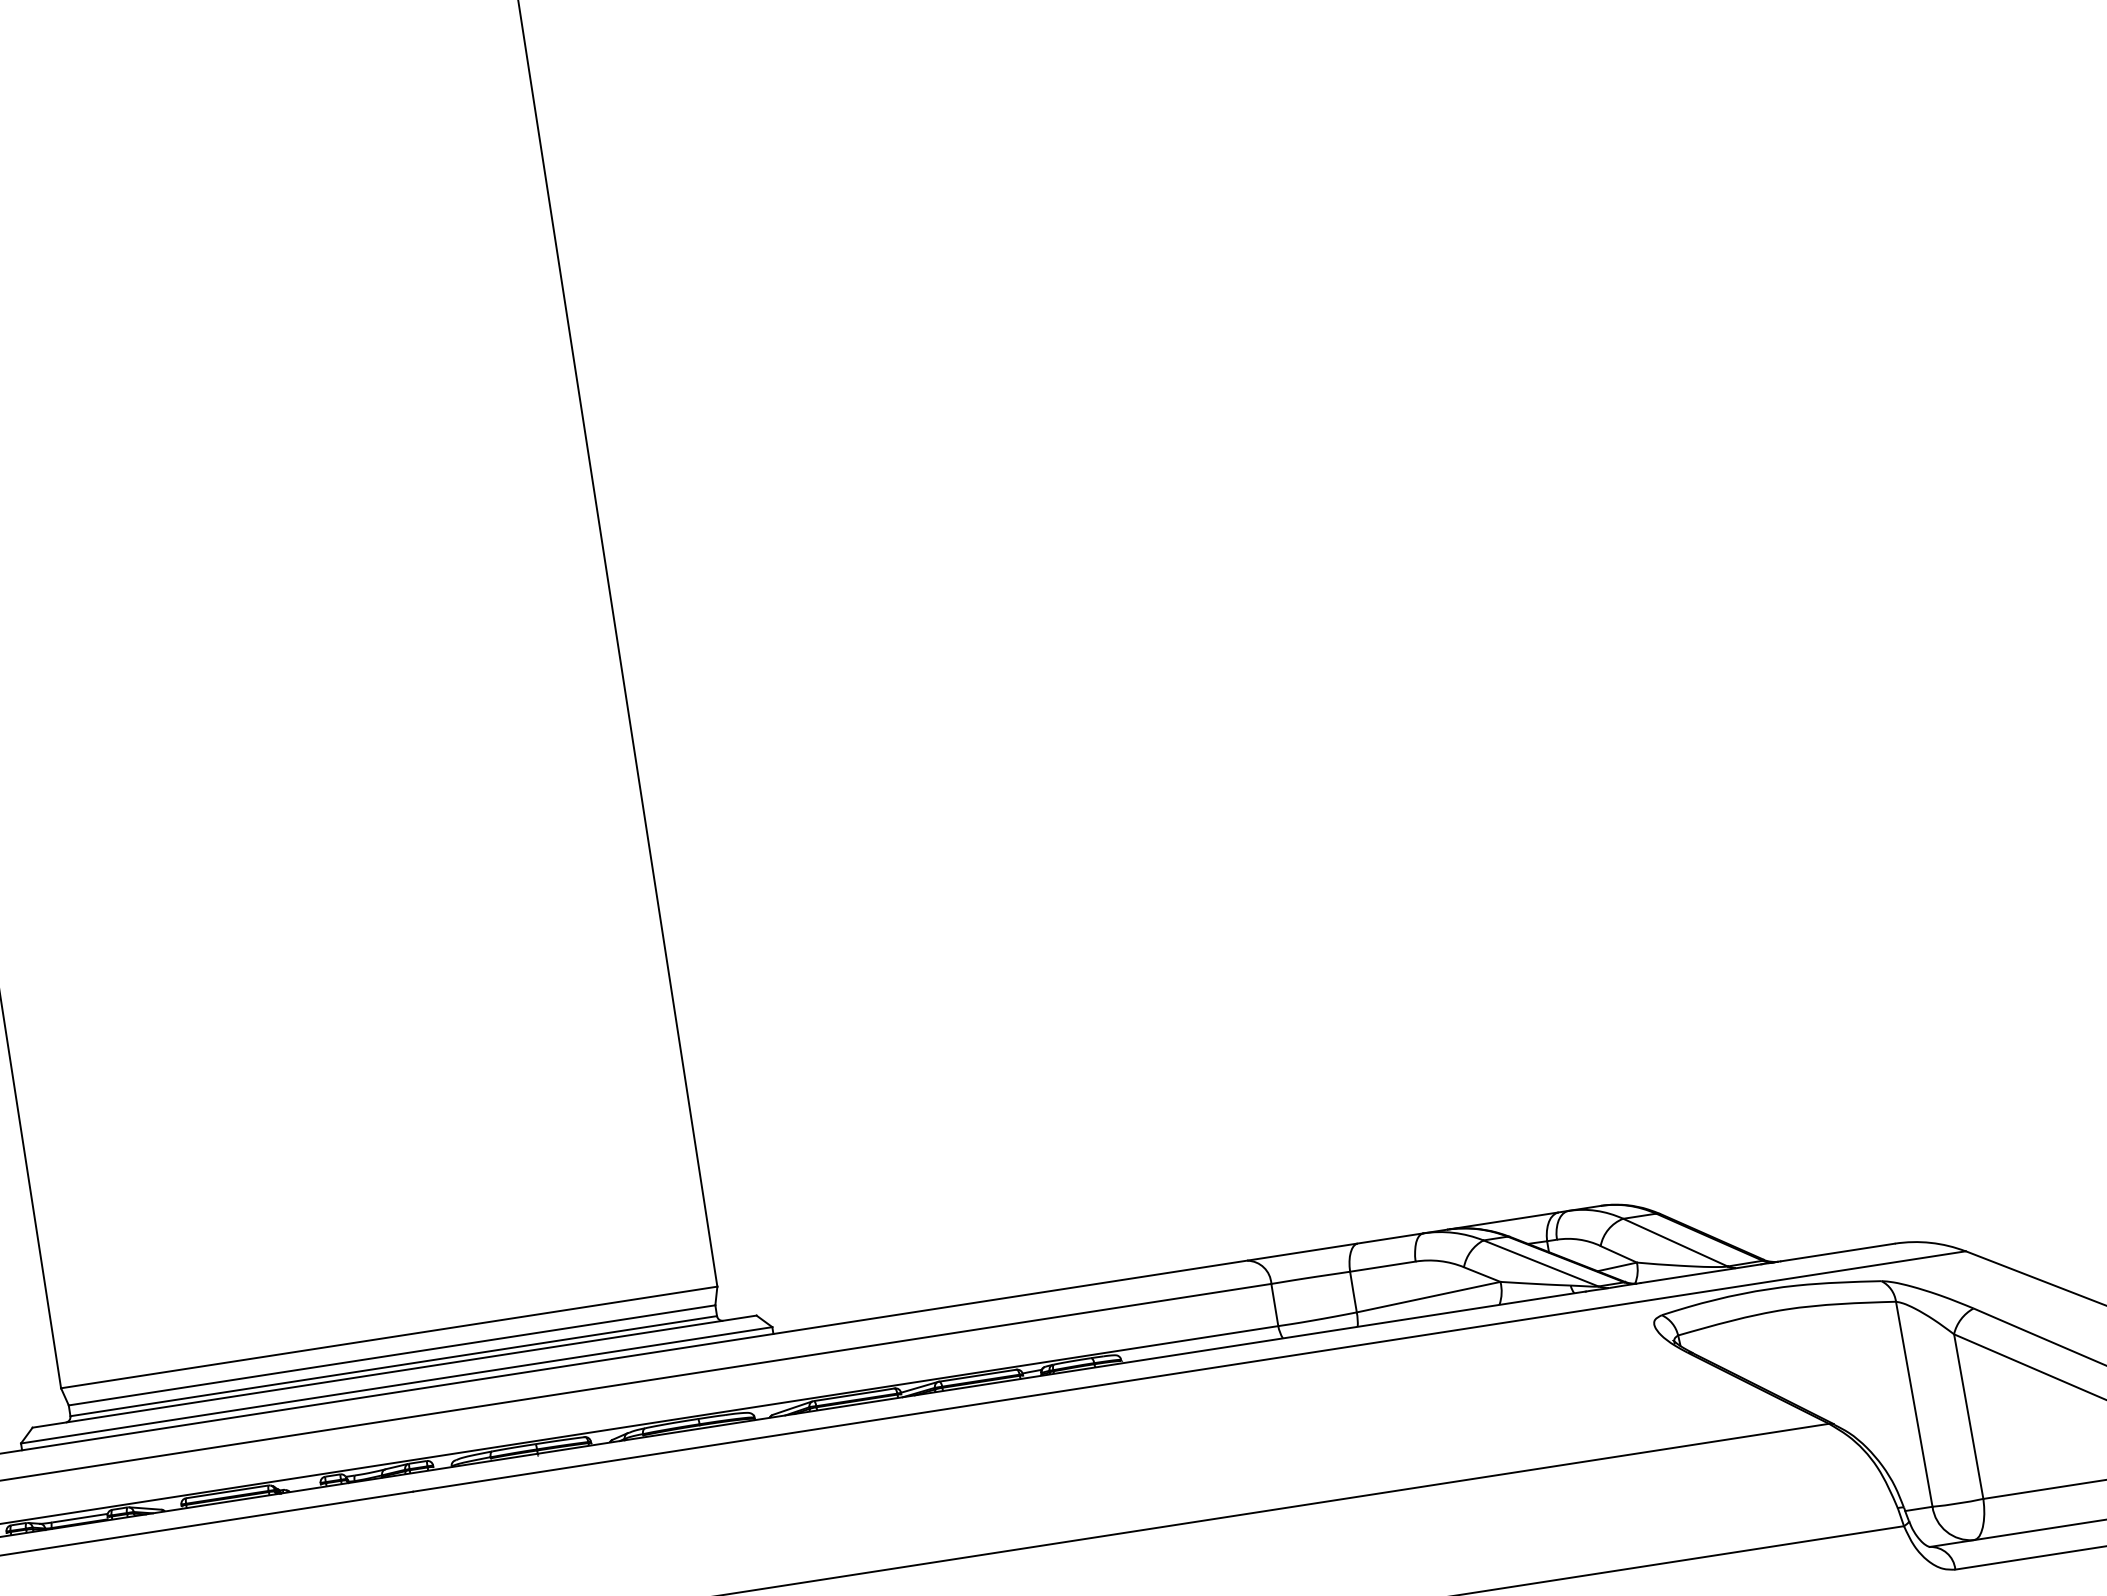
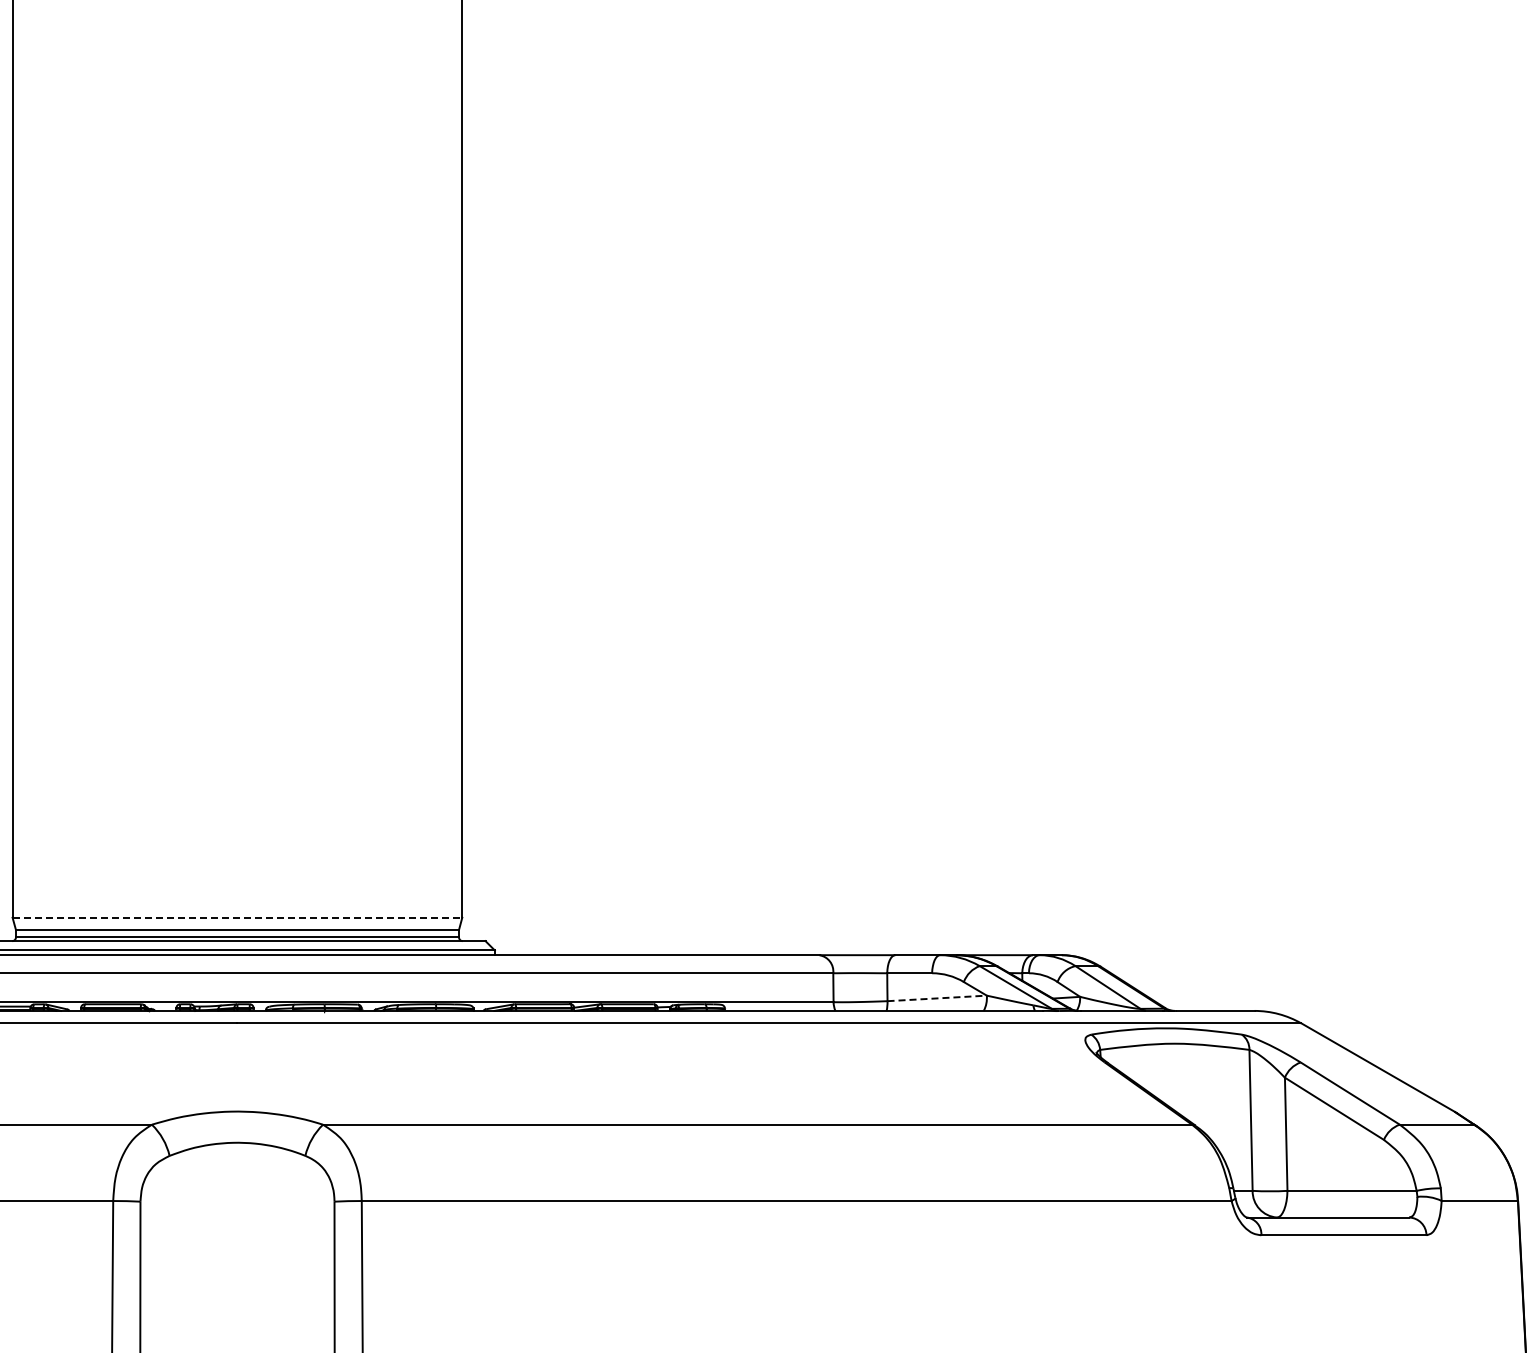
line: (1429, 1297) -> (937, 998), solid -> dashed
line: (389, 1337) -> (237, 917), solid -> dashed

